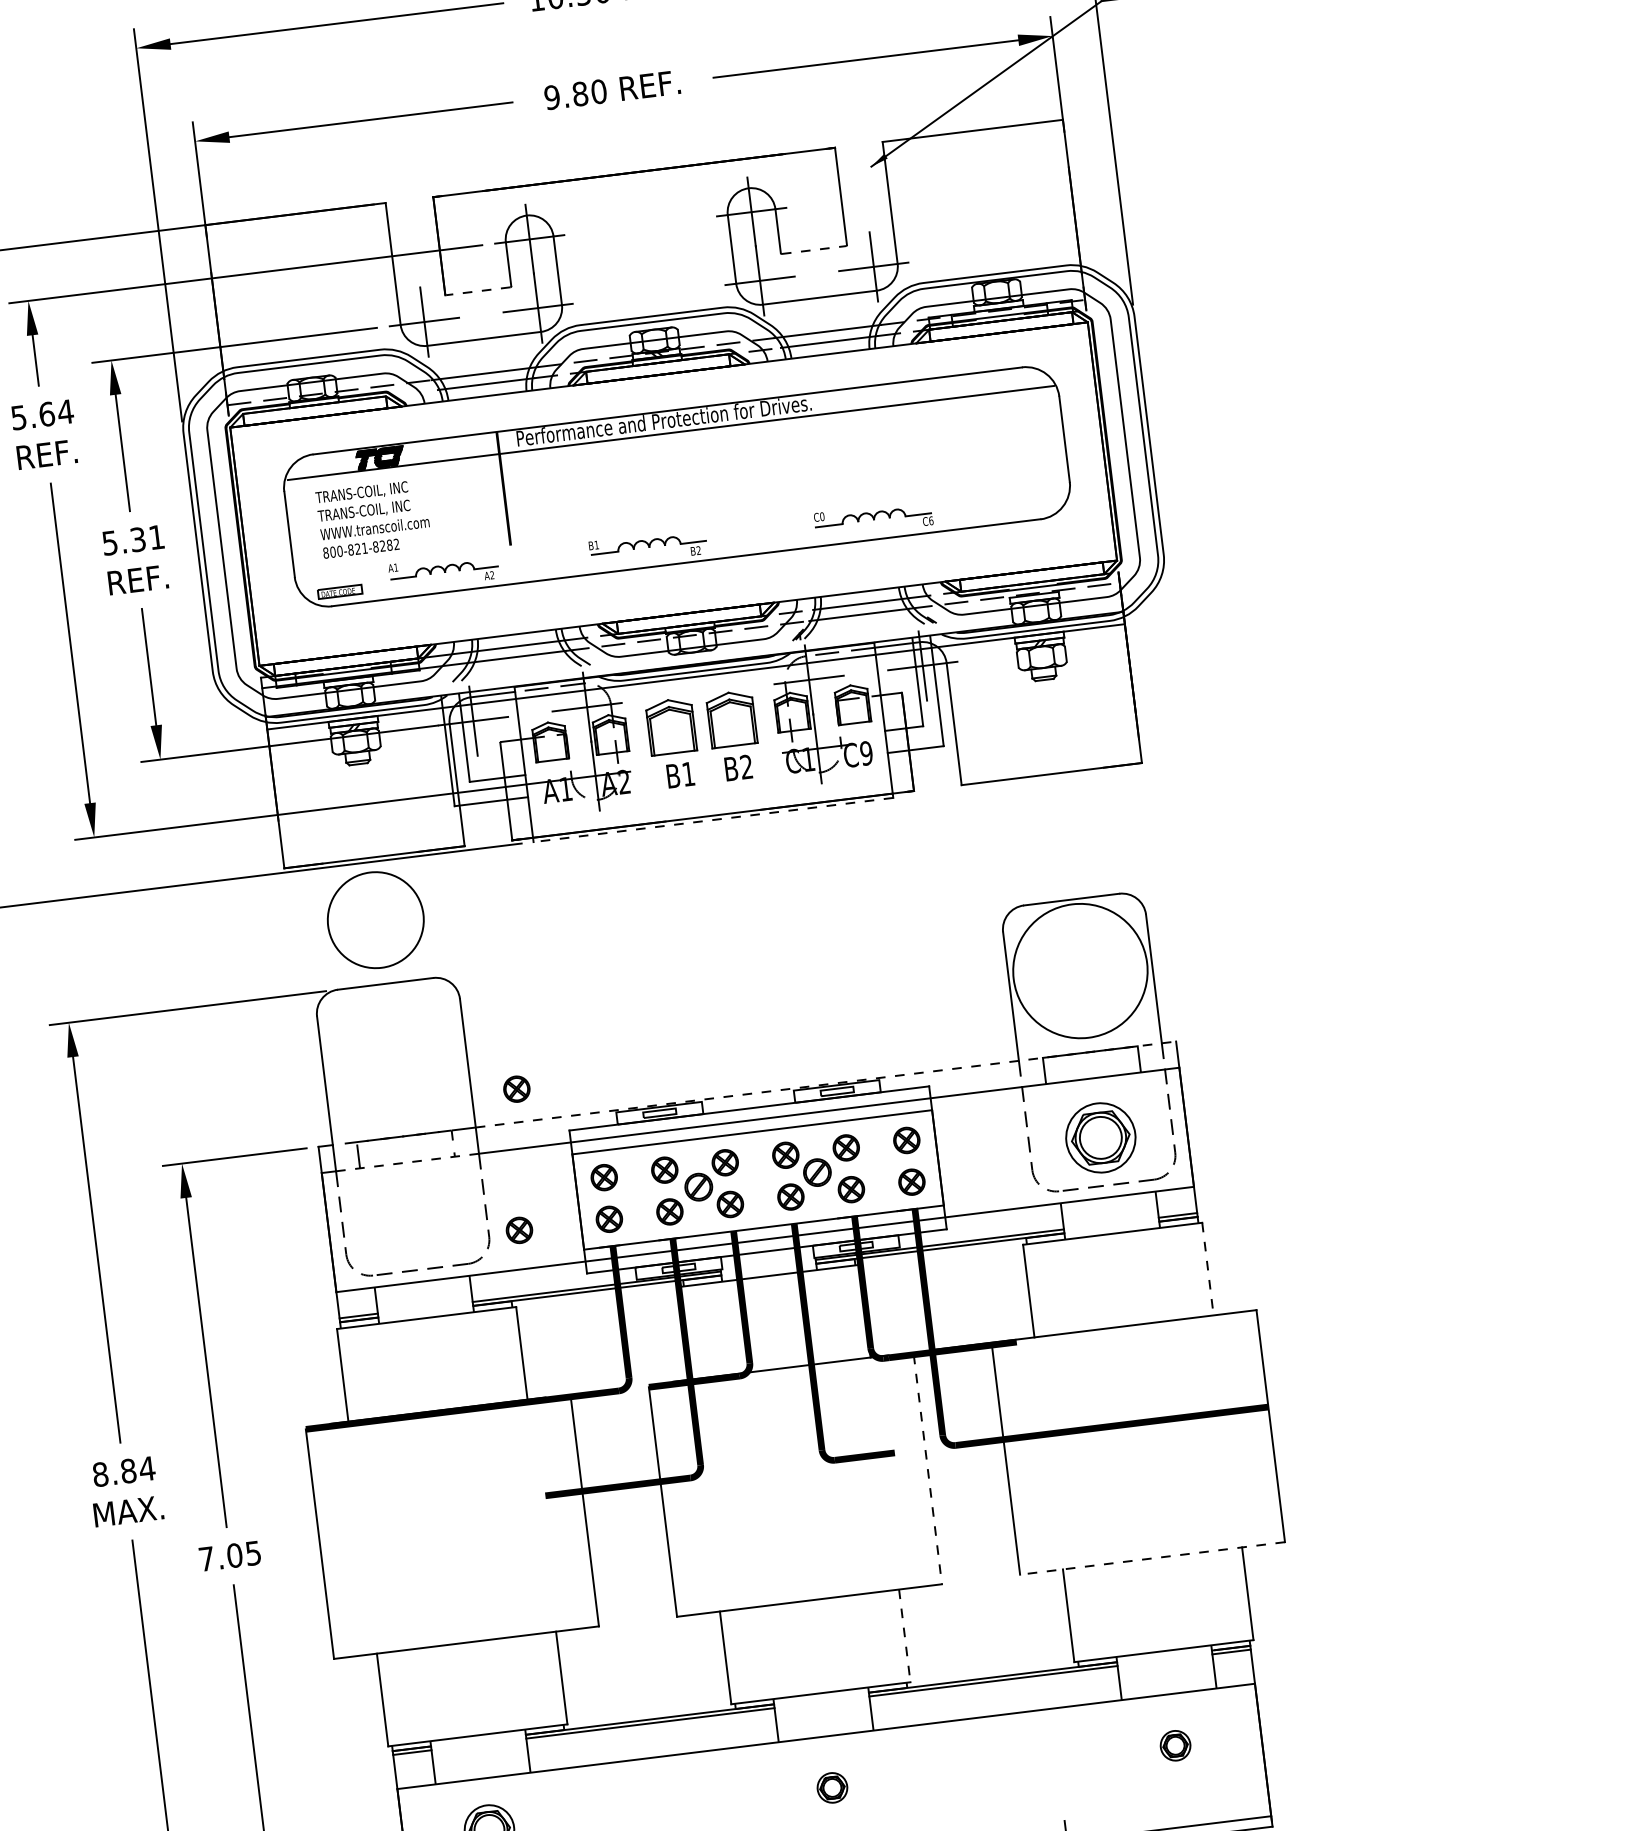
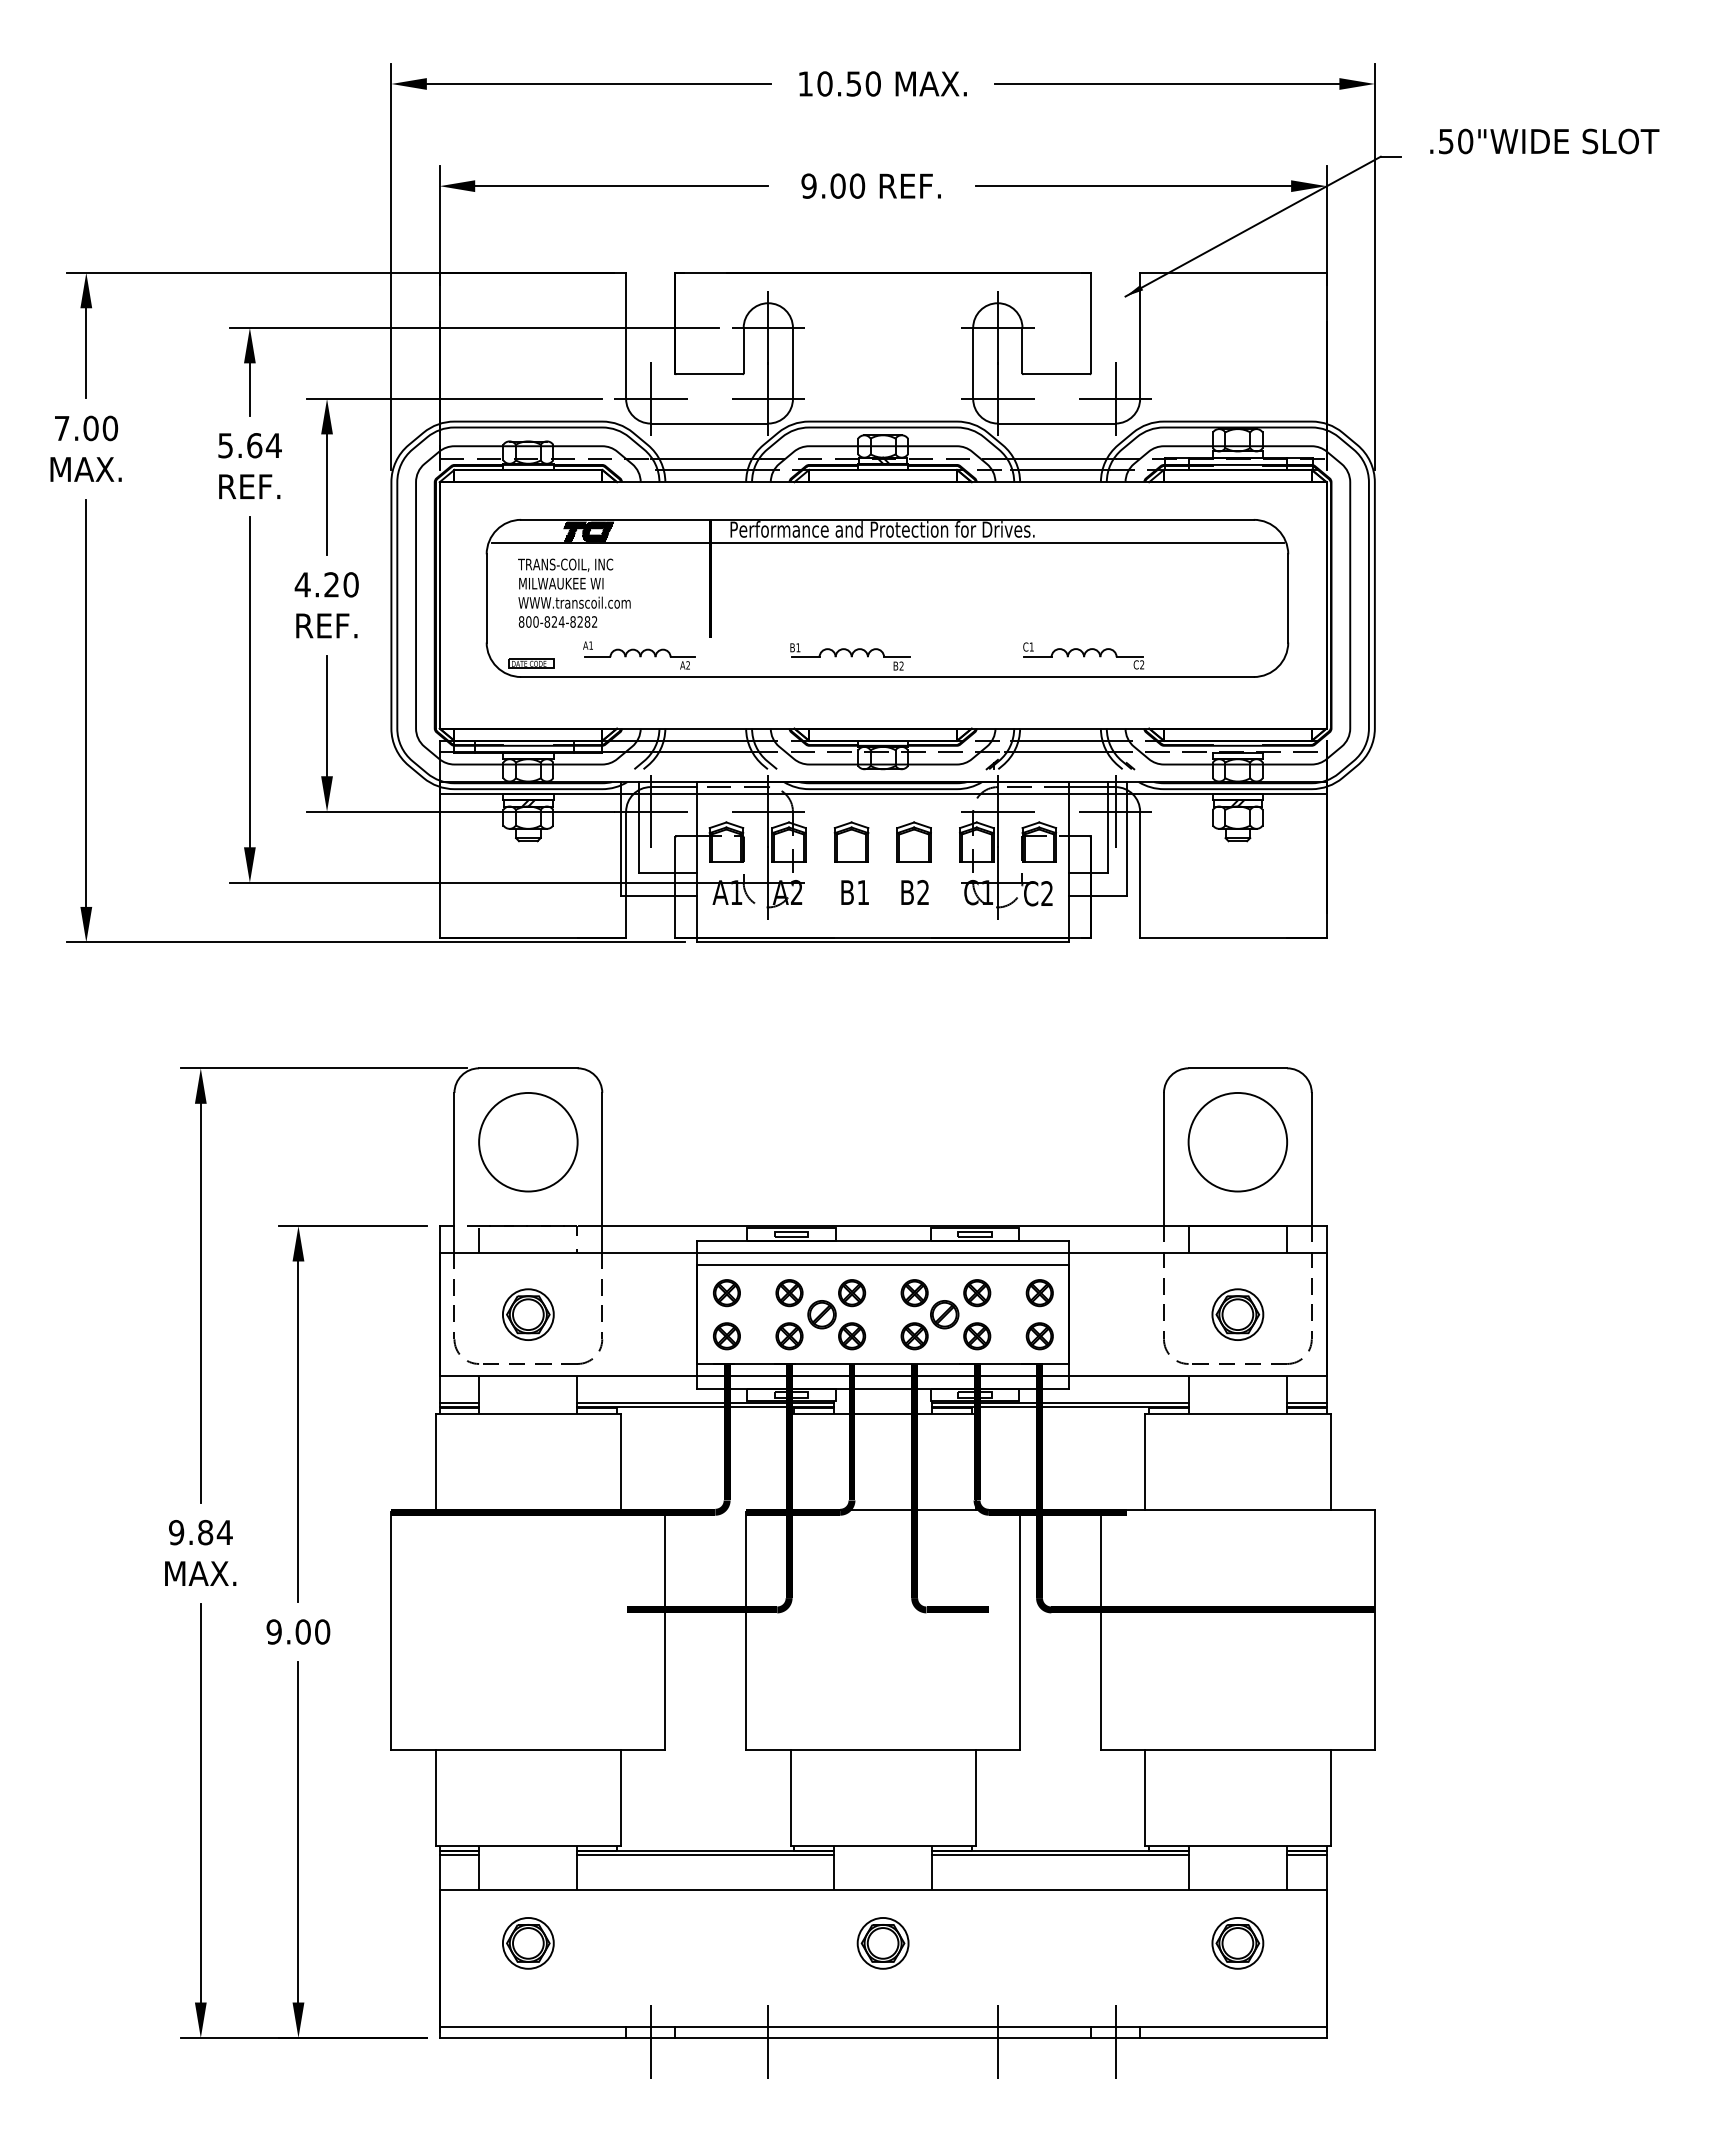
text: (579, 93) -> (837, 185), 9.80 -> 9.00
line: (814, 250) -> (1057, 374), dashed -> solid
line: (478, 291) -> (709, 374), dashed -> solid
text: (364, 511) -> (565, 584), TRANS-COIL, INC -> MILWAUKEE WI
text: (822, 516) -> (1031, 646), C0 -> C1
text: (931, 520) -> (1142, 664), C6 -> C2
text: (132, 539) -> (326, 584), 5.31 -> 4.20
text: (364, 547) -> (561, 621), 800-821-8282 -> 800-824-8282
part: (731, 718) -> (913, 841), size x0.71
part: (671, 726) -> (851, 841), size x0.71
text: (866, 753) -> (1047, 893), C9 -> C2
line: (713, 820) -> (882, 942), dashed -> solid
circle: (375, 920) -> (528, 1142), moved
circle: (1079, 970) -> (1237, 1141), size x0.71
line: (826, 1085) -> (964, 1226), dashed -> solid
part: (516, 1089) -> (648, 1192), removed
part: (1100, 1137) -> (1237, 1314), size x0.71
line: (407, 1162) -> (528, 1253), dashed -> solid
part: (414, 1221) -> (528, 1314), added
part: (519, 1230) -> (633, 1336), removed
line: (1207, 1268) -> (1330, 1461), dashed -> solid
line: (928, 1469) -> (1020, 1630), dashed -> solid
text: (100, 1474) -> (176, 1532), 8.84^JMAX. -> 9.84^JMAX.
text: (230, 1555) -> (298, 1631), 7.05 -> 9.00
line: (1152, 1558) -> (1237, 1749), dashed -> solid
line: (904, 1635) -> (975, 1797), dashed -> solid
part: (1175, 1745) -> (1237, 1943), size x1.67
part: (831, 1788) -> (882, 1943), size x1.67

